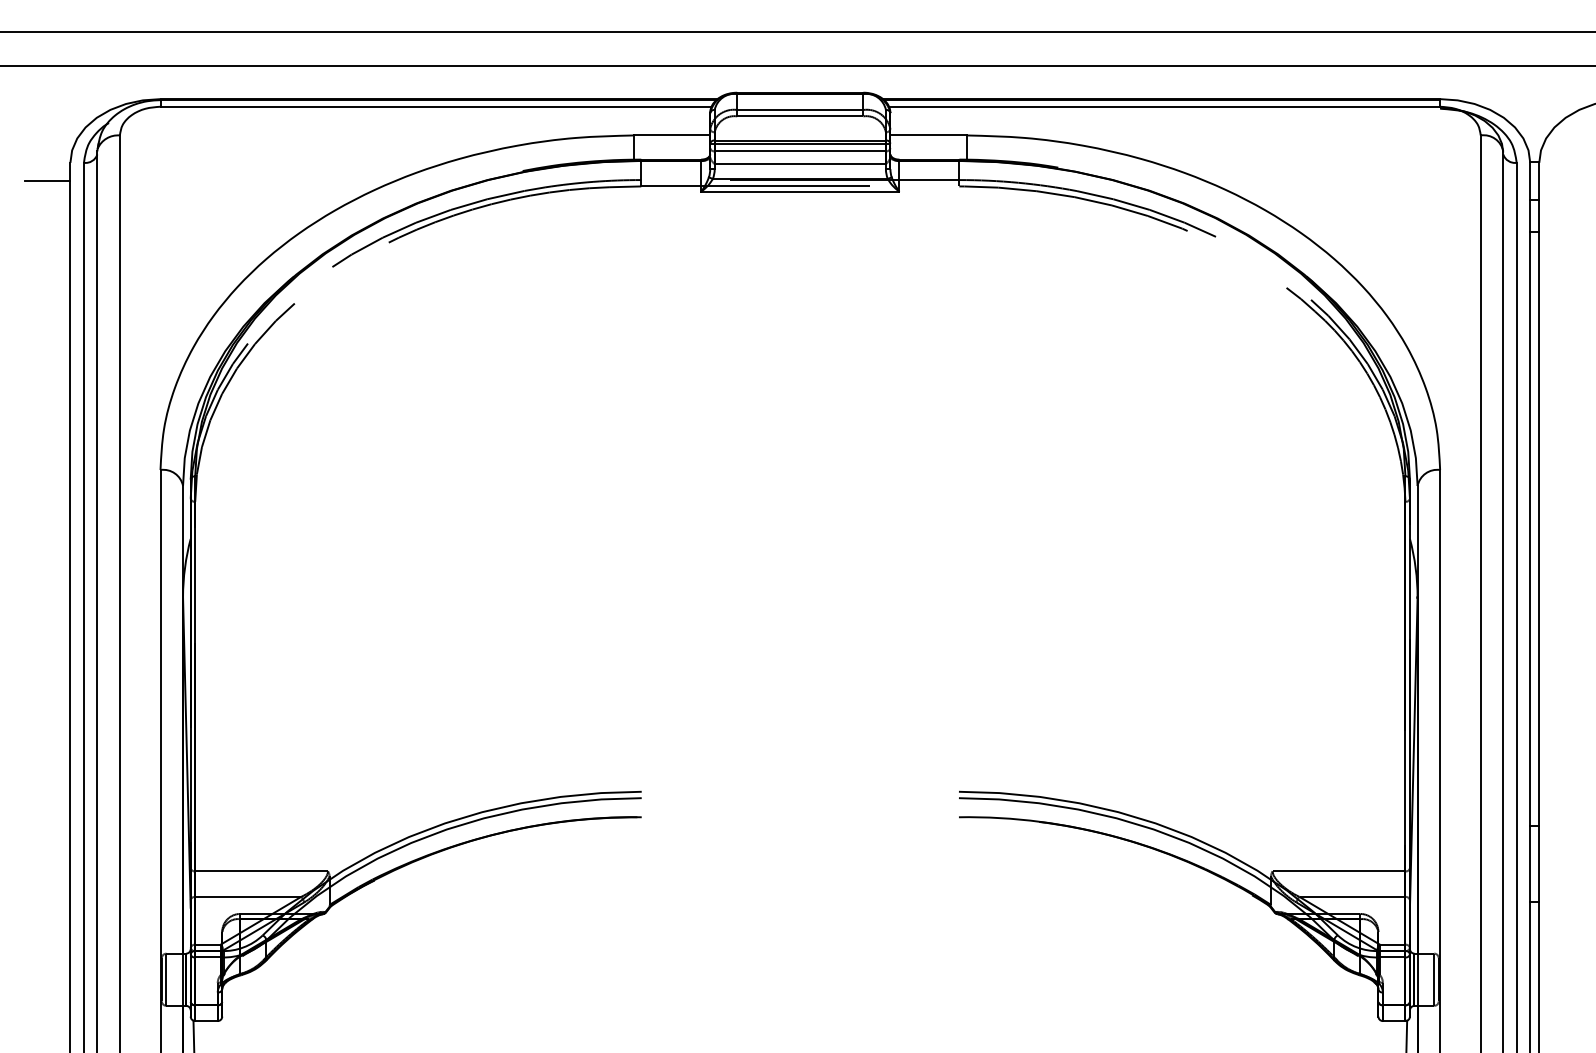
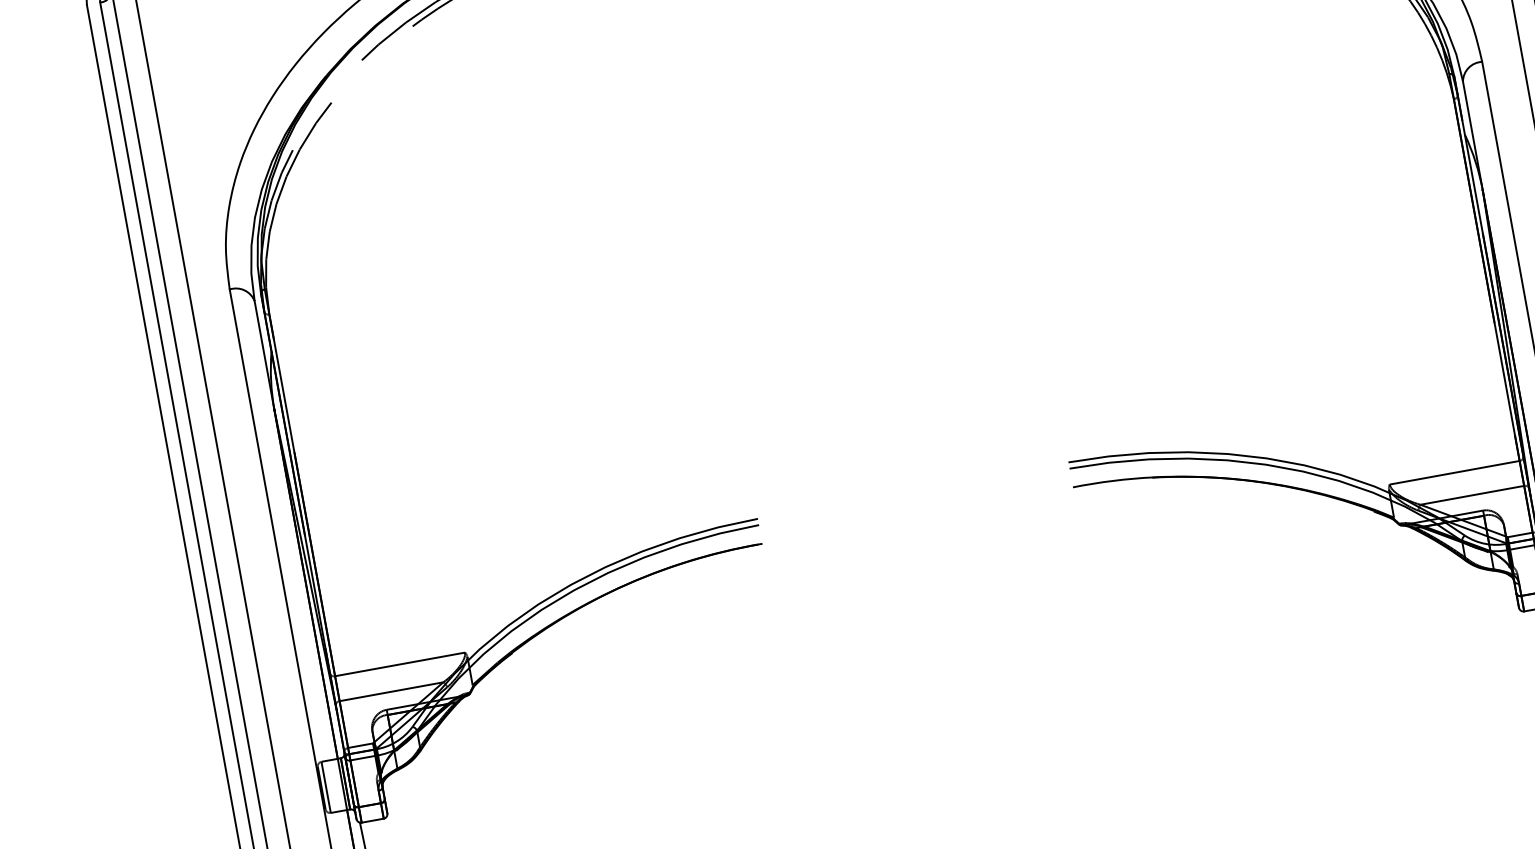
line: (47, 180) -> (67, 26), removed

